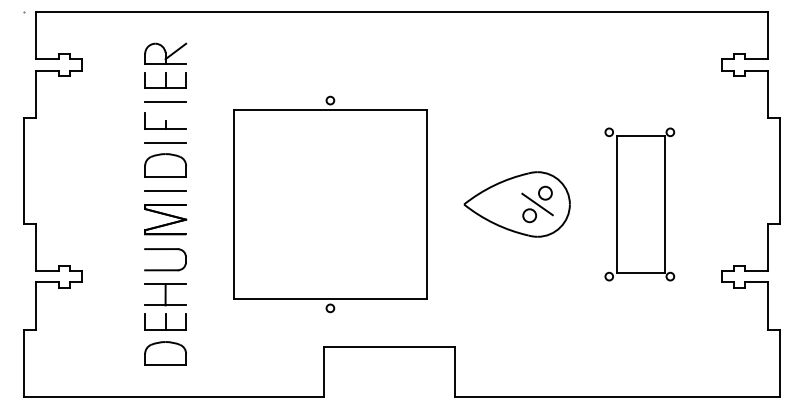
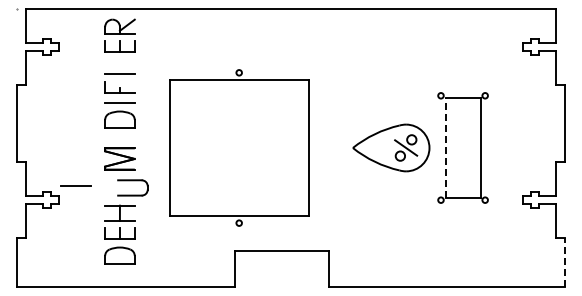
part: (164, 65) -> (119, 35), moved
line: (164, 189) -> (75, 185), moved
part: (517, 203) -> (391, 147), moved
line: (616, 205) -> (446, 148), solid -> dashed
part: (164, 259) -> (132, 187), moved
line: (779, 362) -> (564, 262), solid -> dashed

